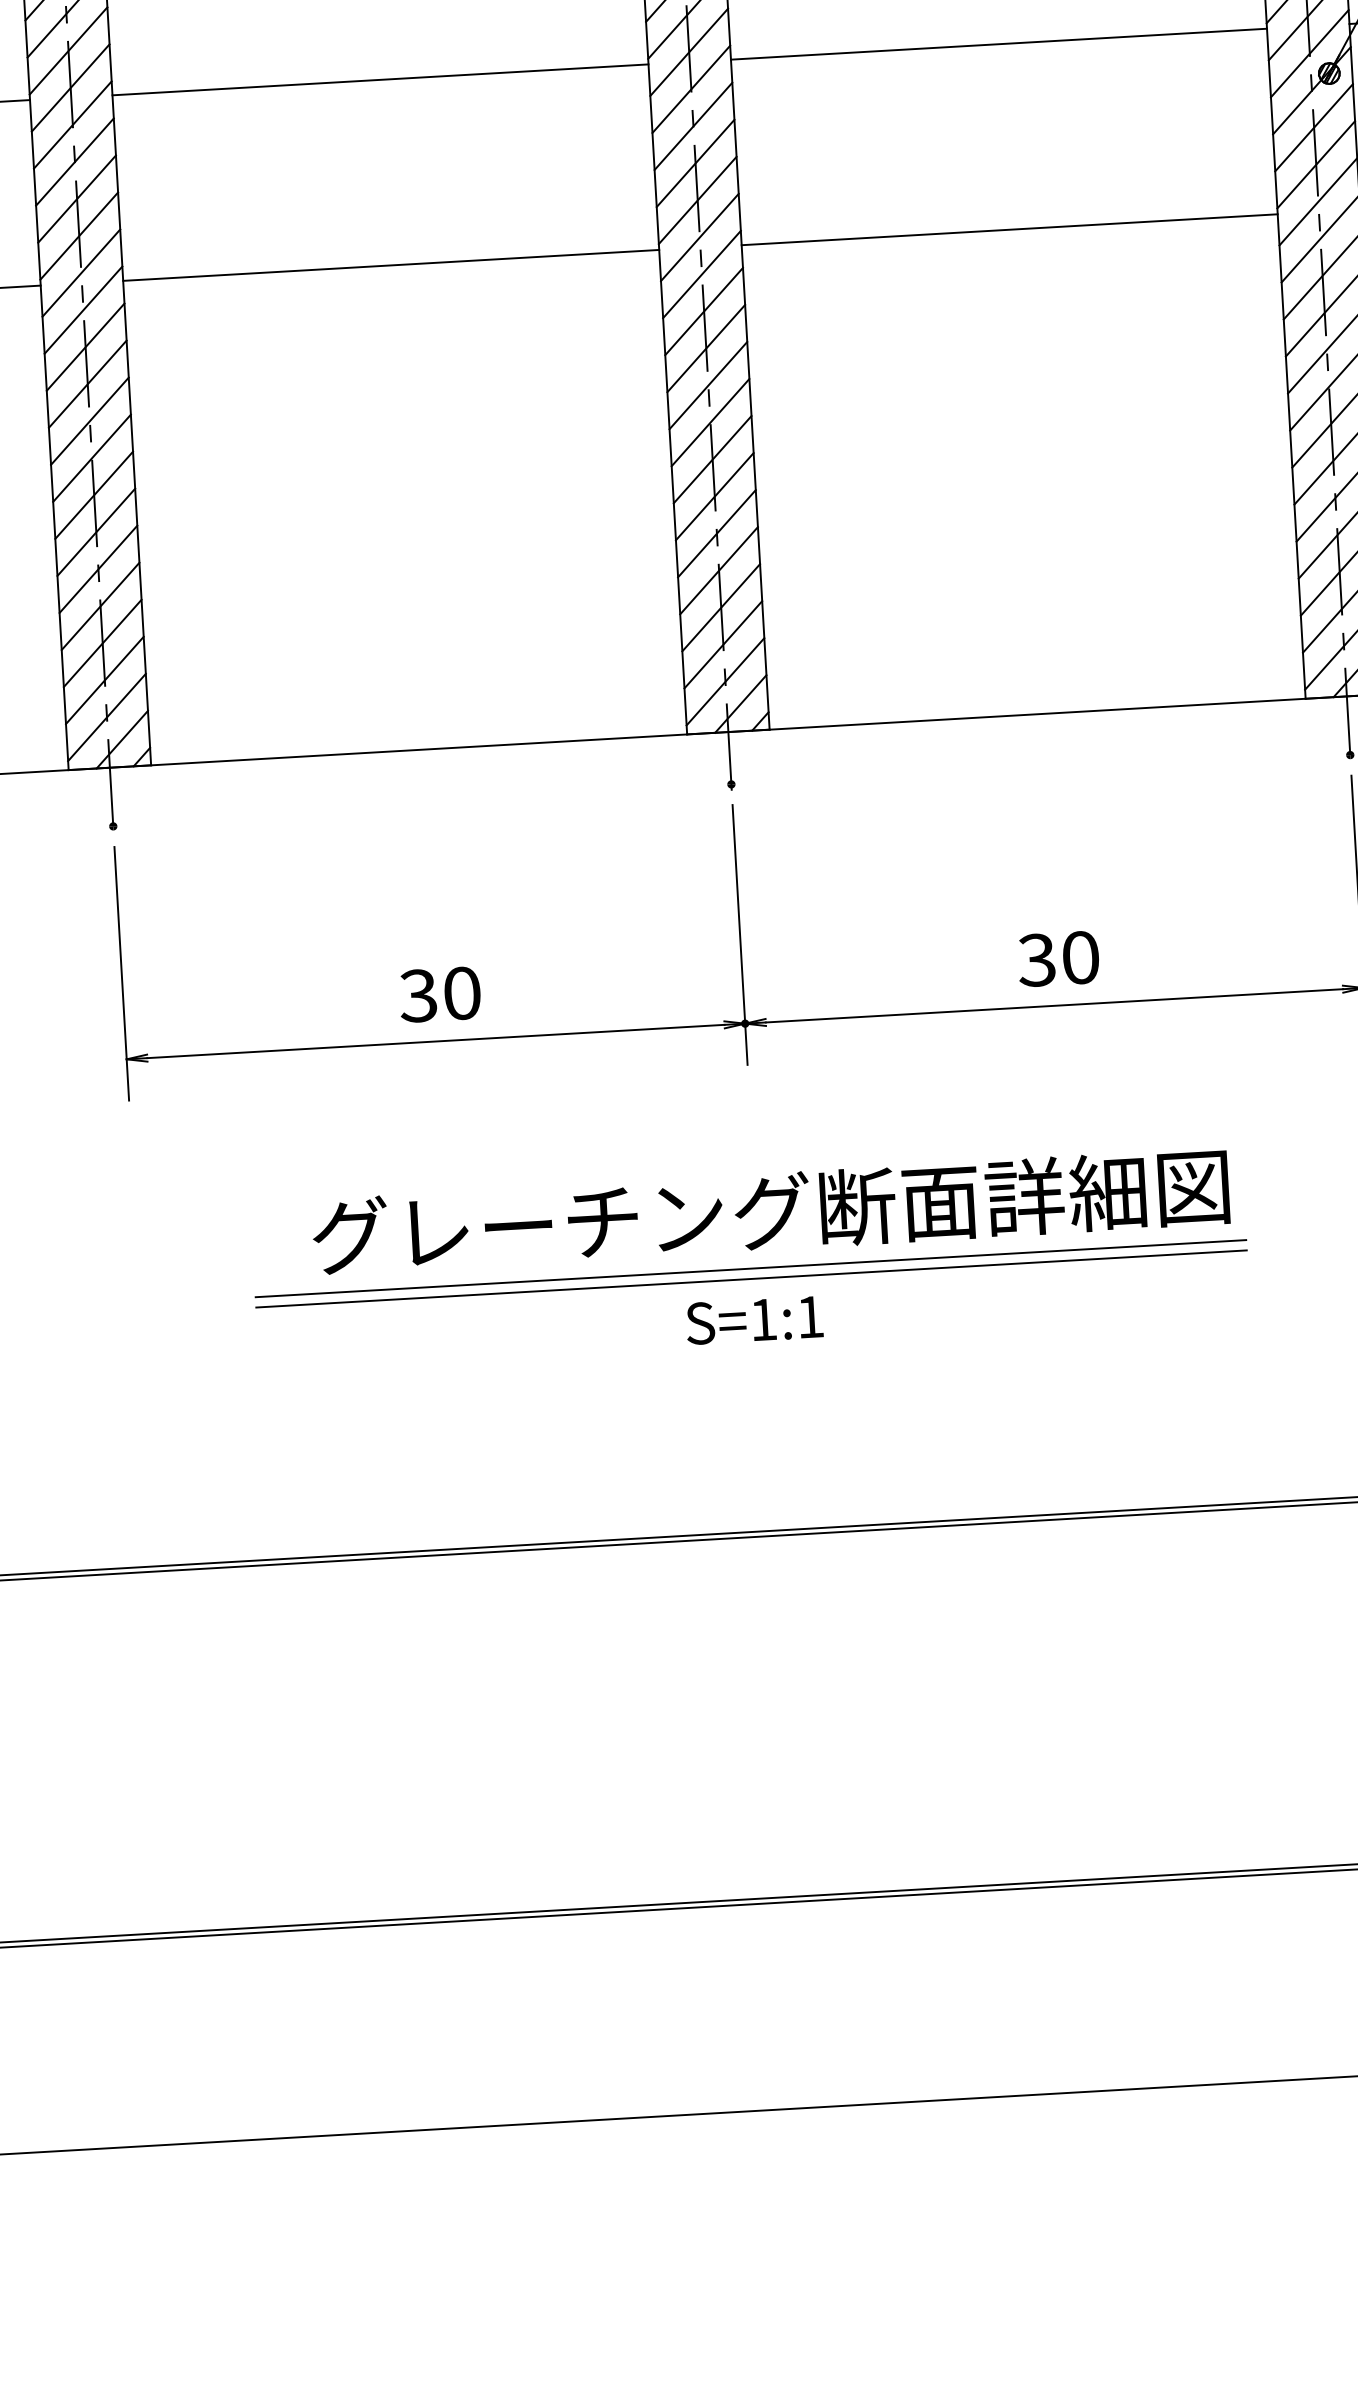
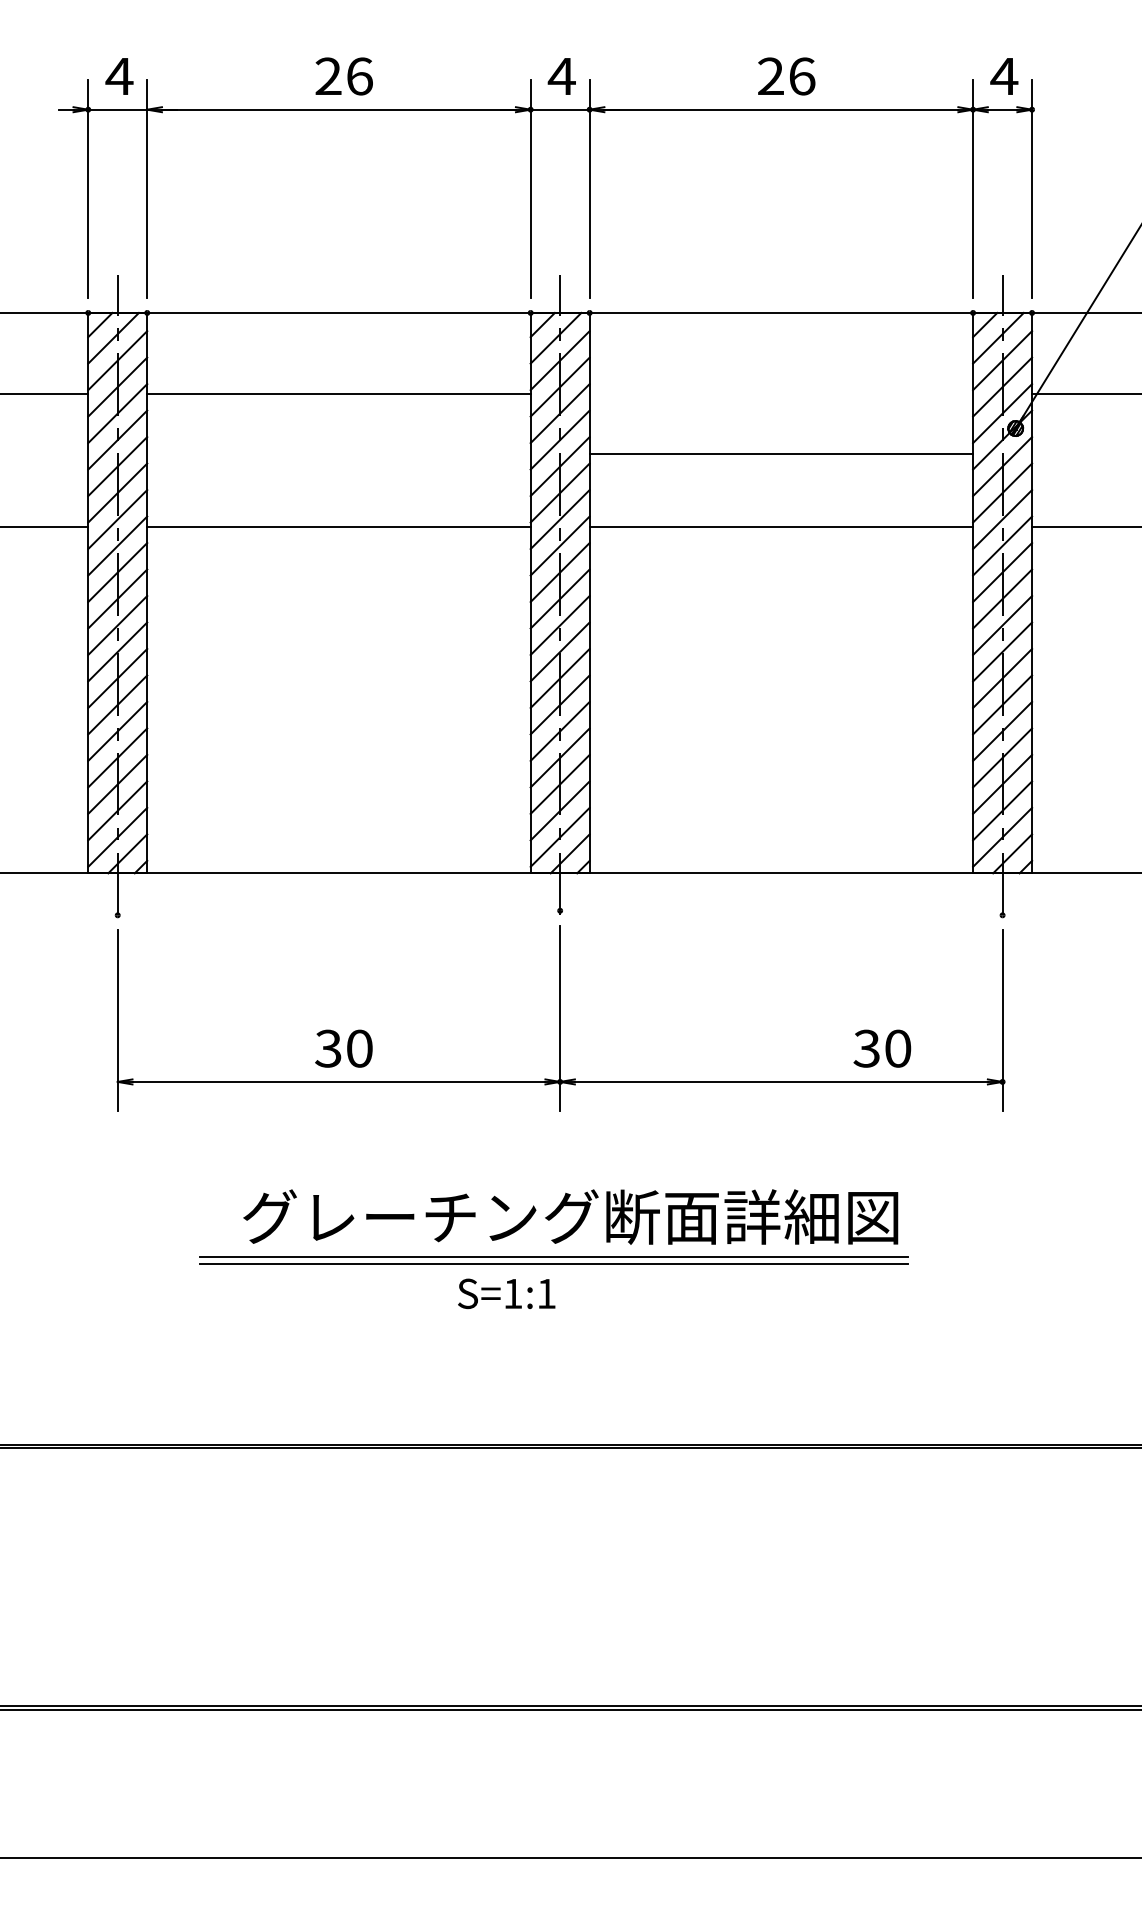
line: (999, 44) -> (781, 454), moved
text: (1058, 958) -> (882, 1048), moved
text: (754, 1319) -> (506, 1293), moved

